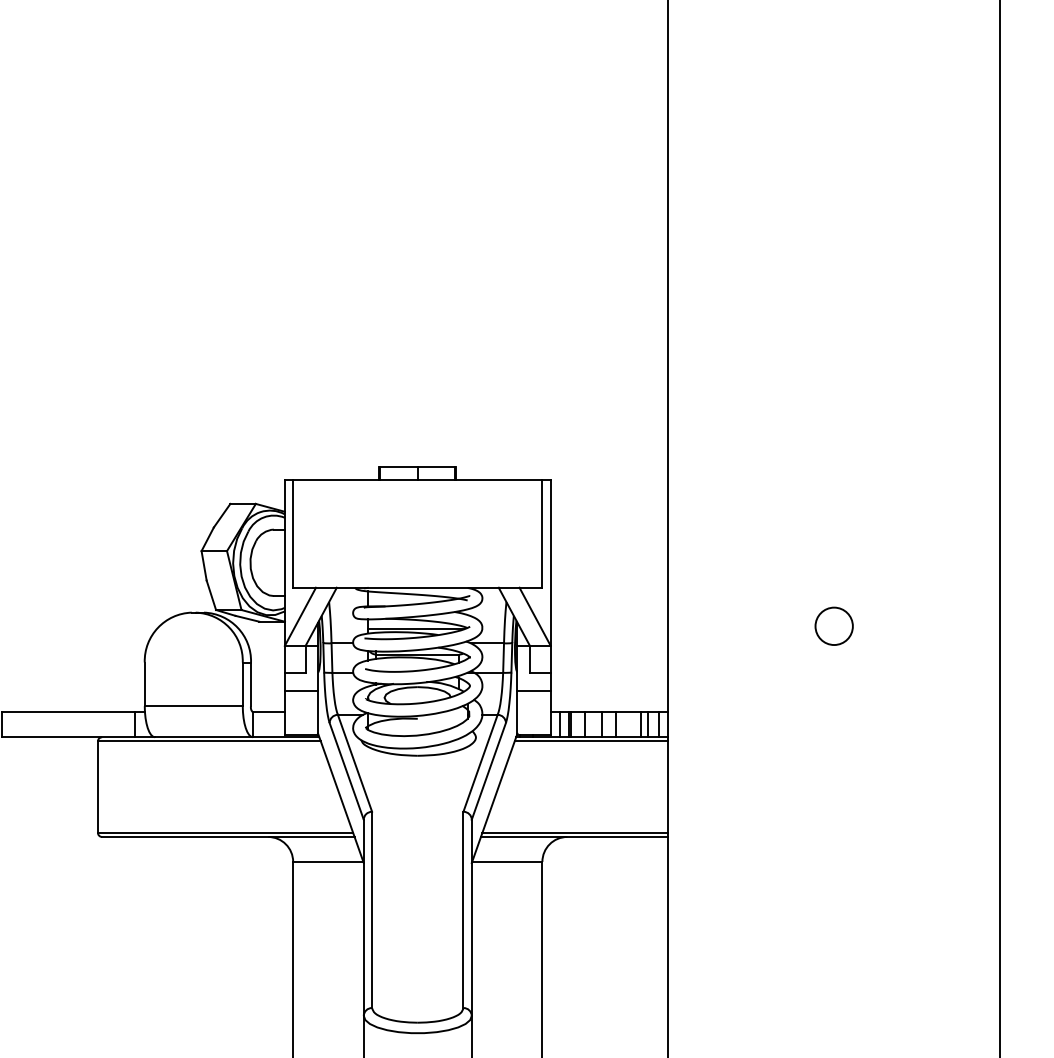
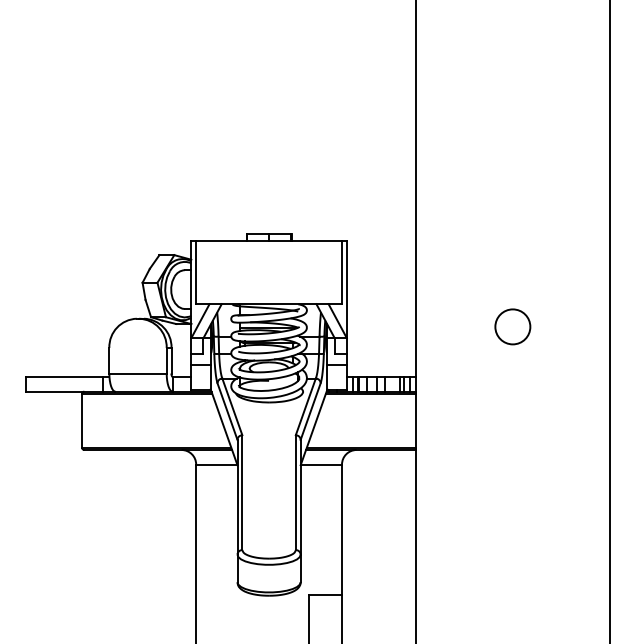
circle: (833, 625) -> (512, 326), size x1.6

